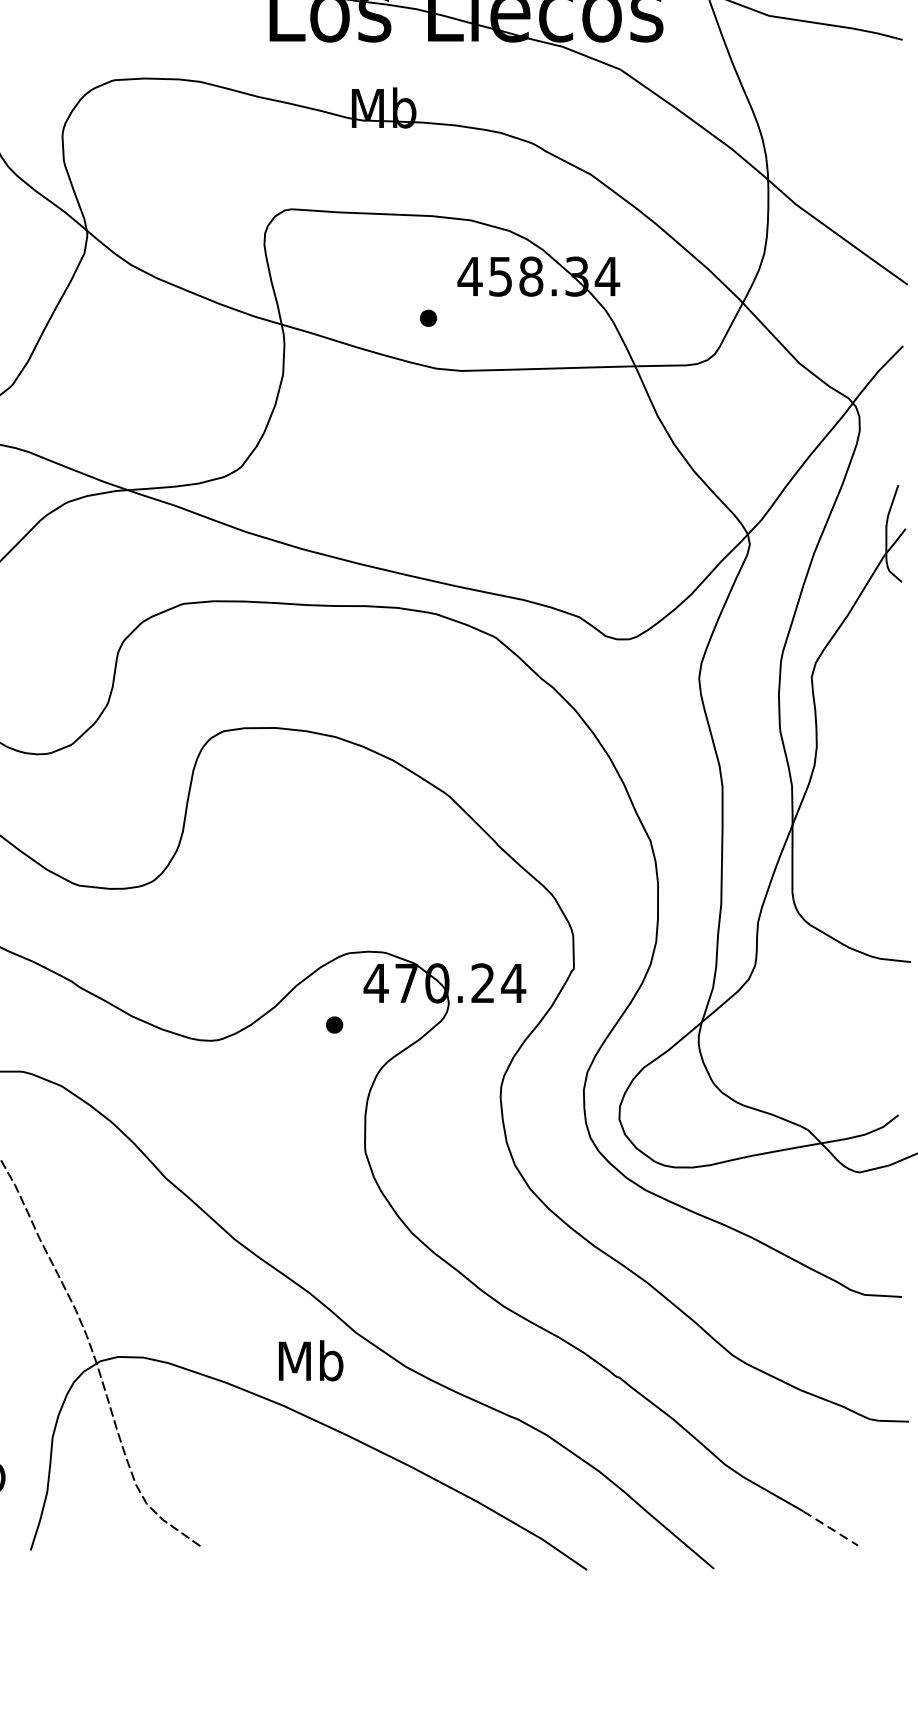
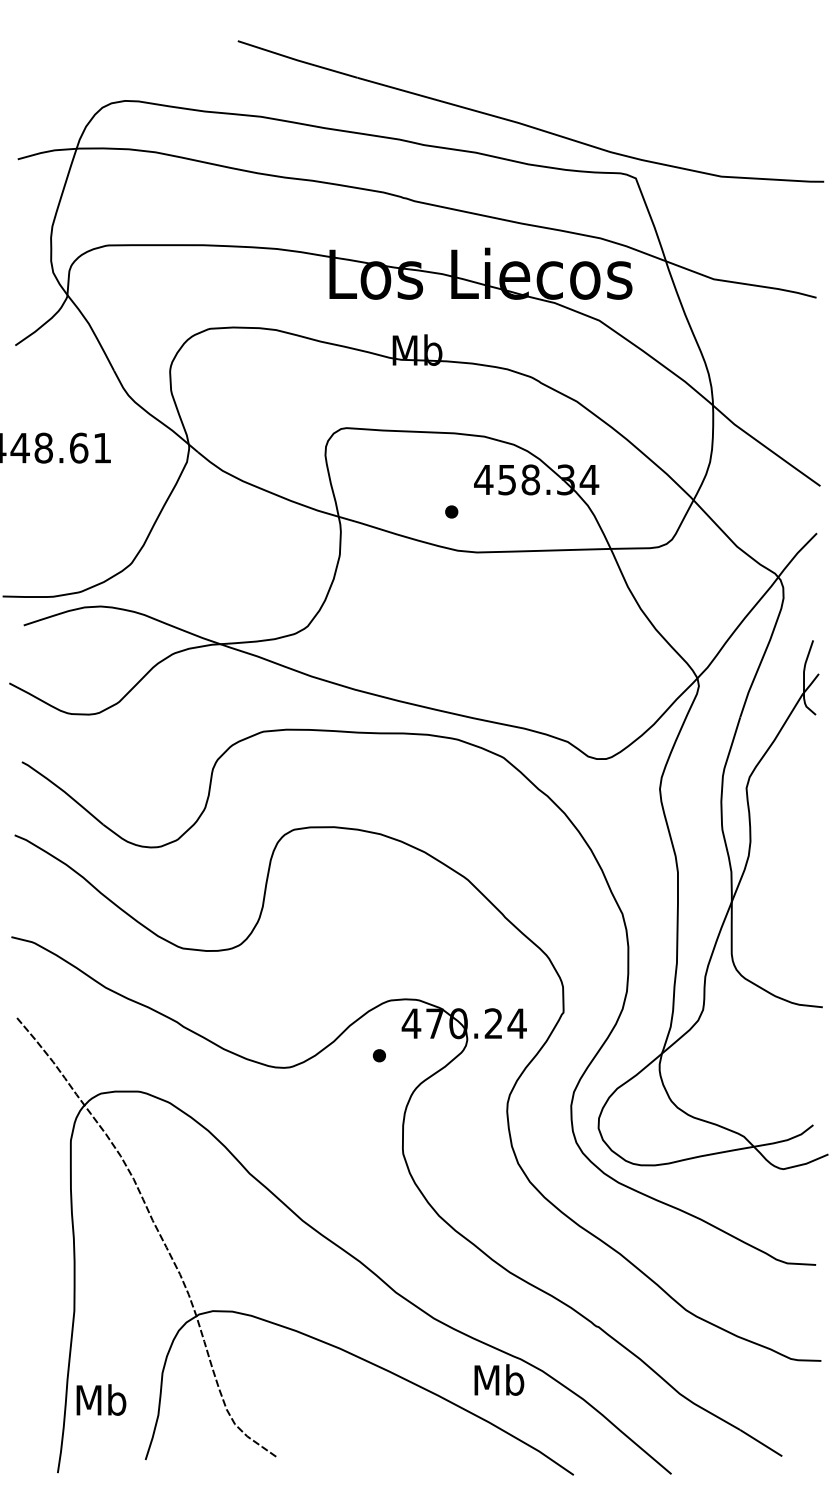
text: (311, 1360) -> (499, 1379), moved
line: (831, 1528) -> (761, 1443), dashed -> solid

